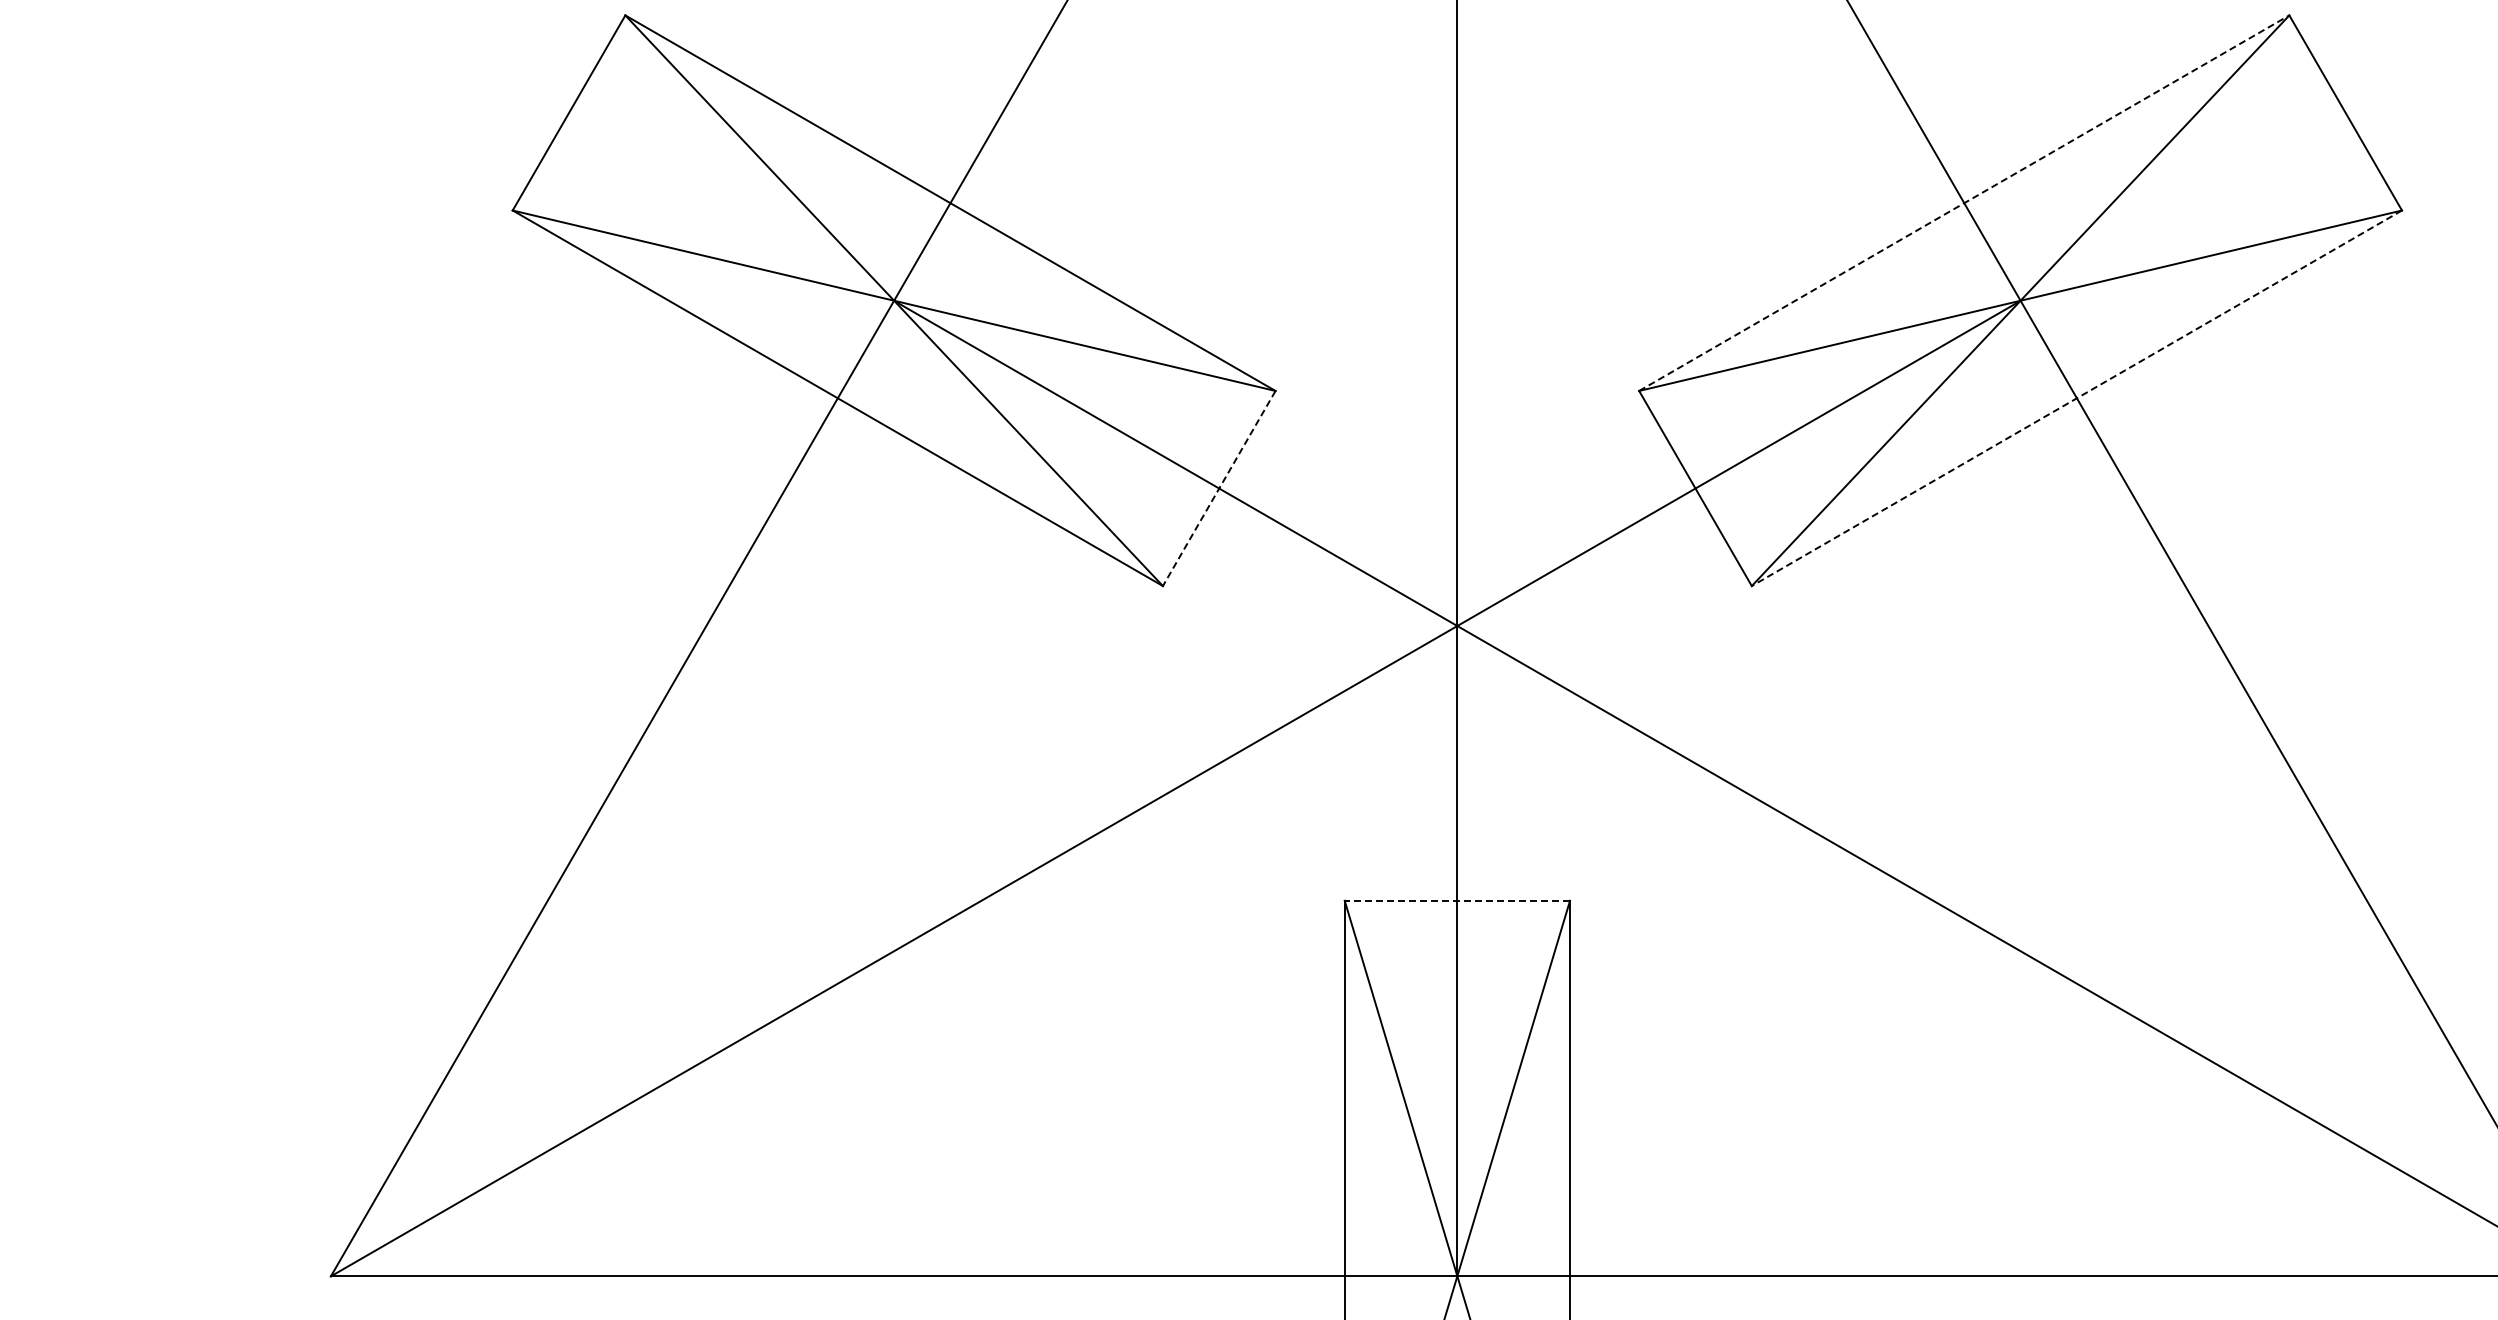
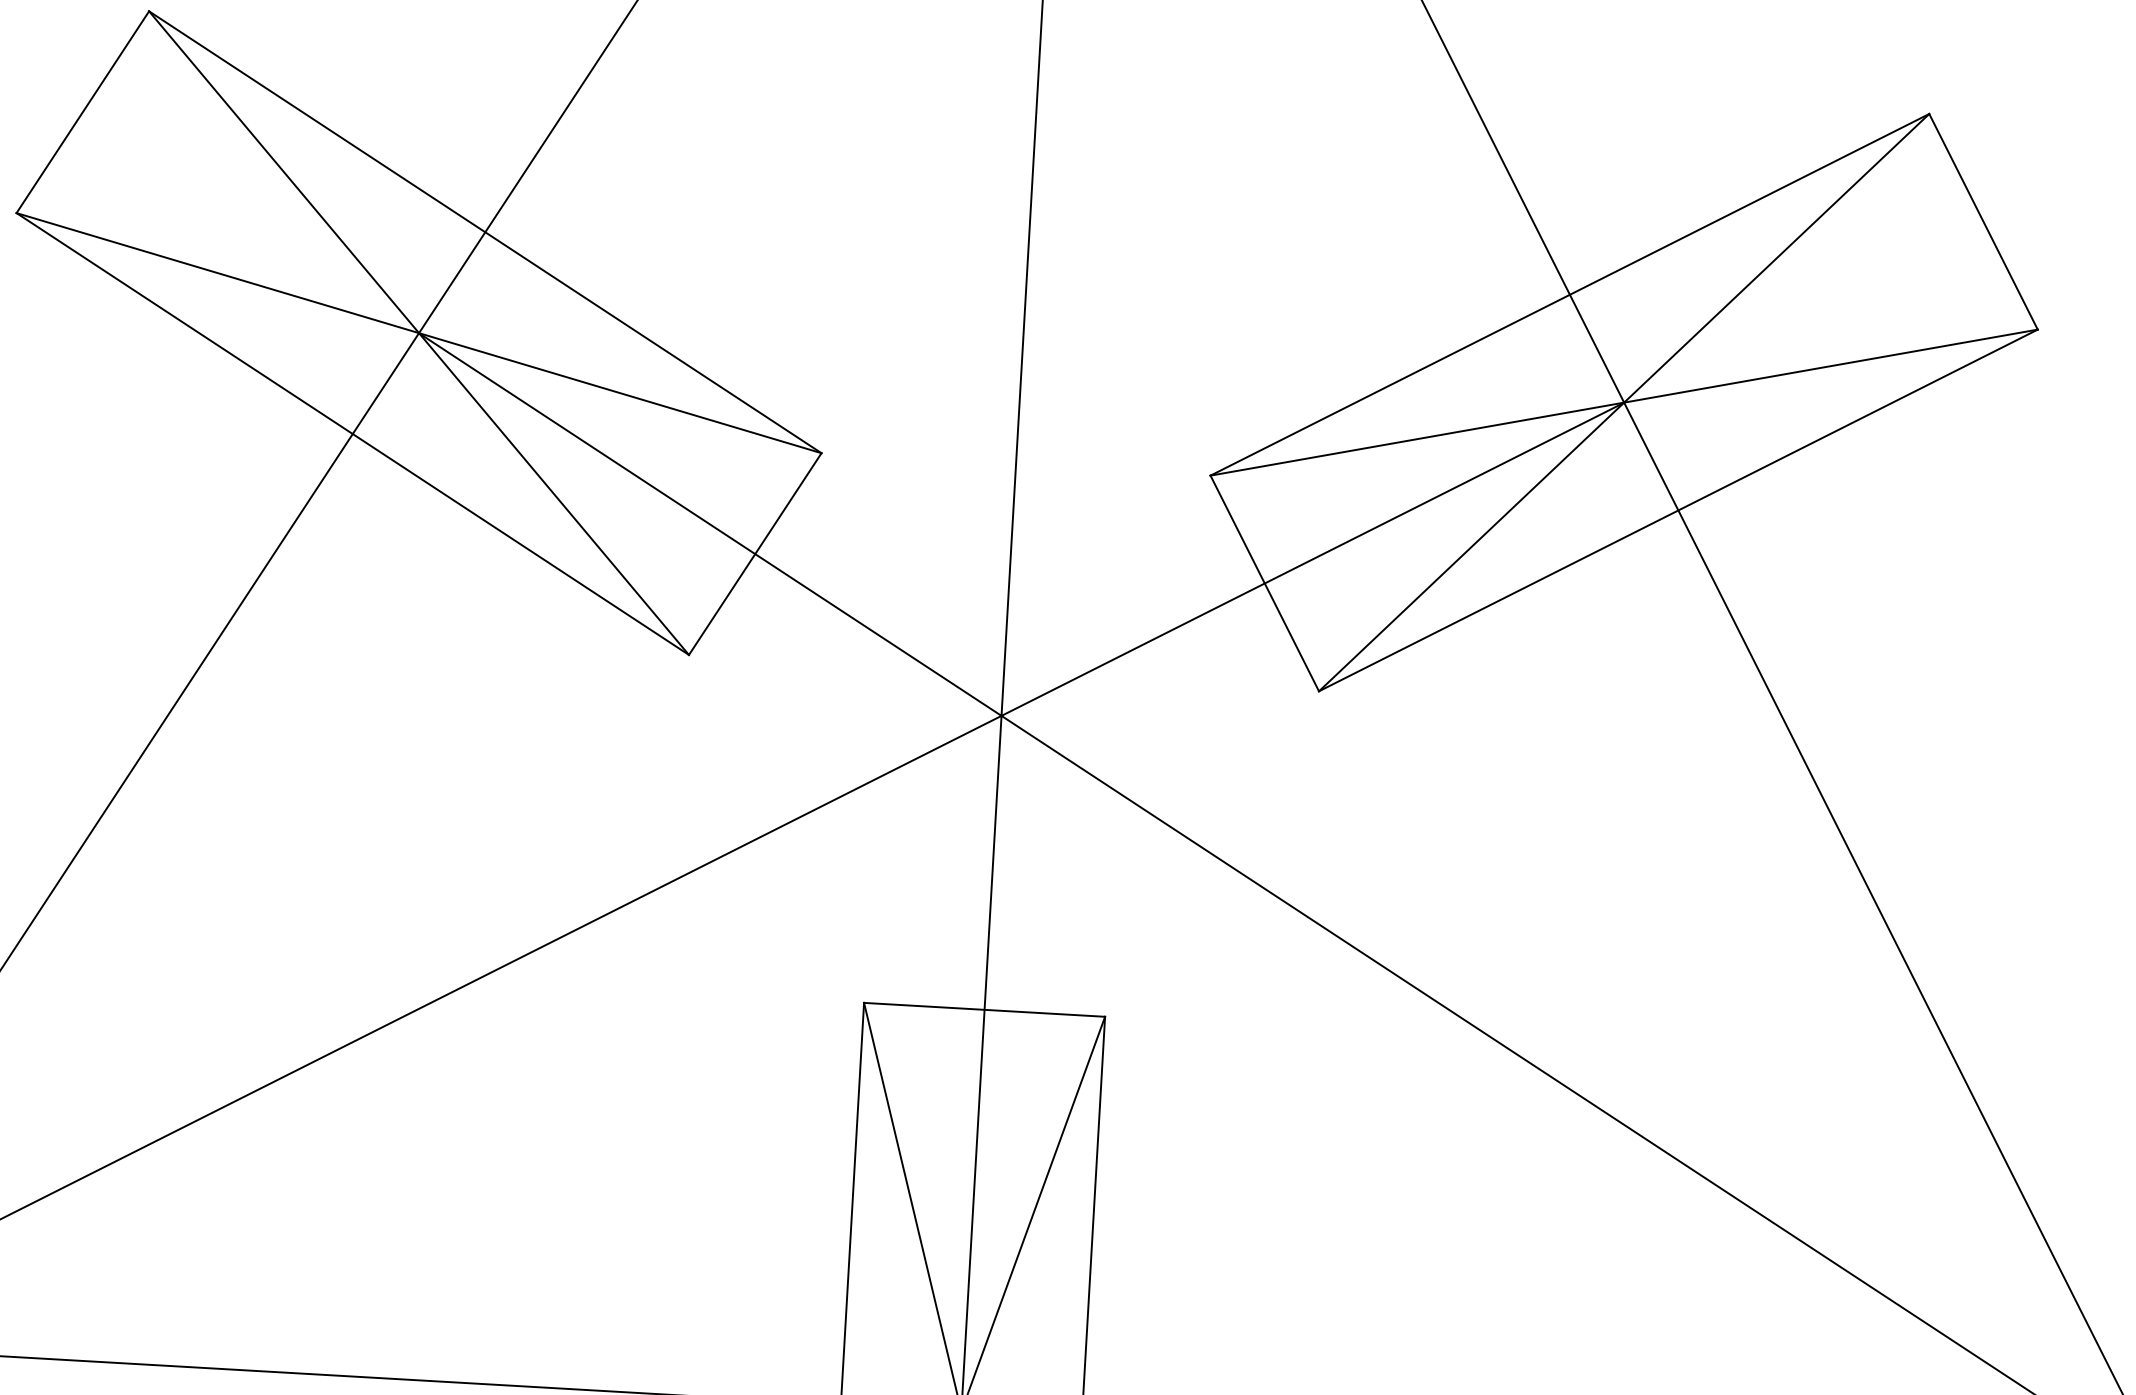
line: (1964, 202) -> (1570, 294), dashed -> solid
line: (2076, 398) -> (1677, 510), dashed -> solid
line: (1219, 488) -> (755, 554), dashed -> solid
line: (1457, 900) -> (984, 1009), dashed -> solid

